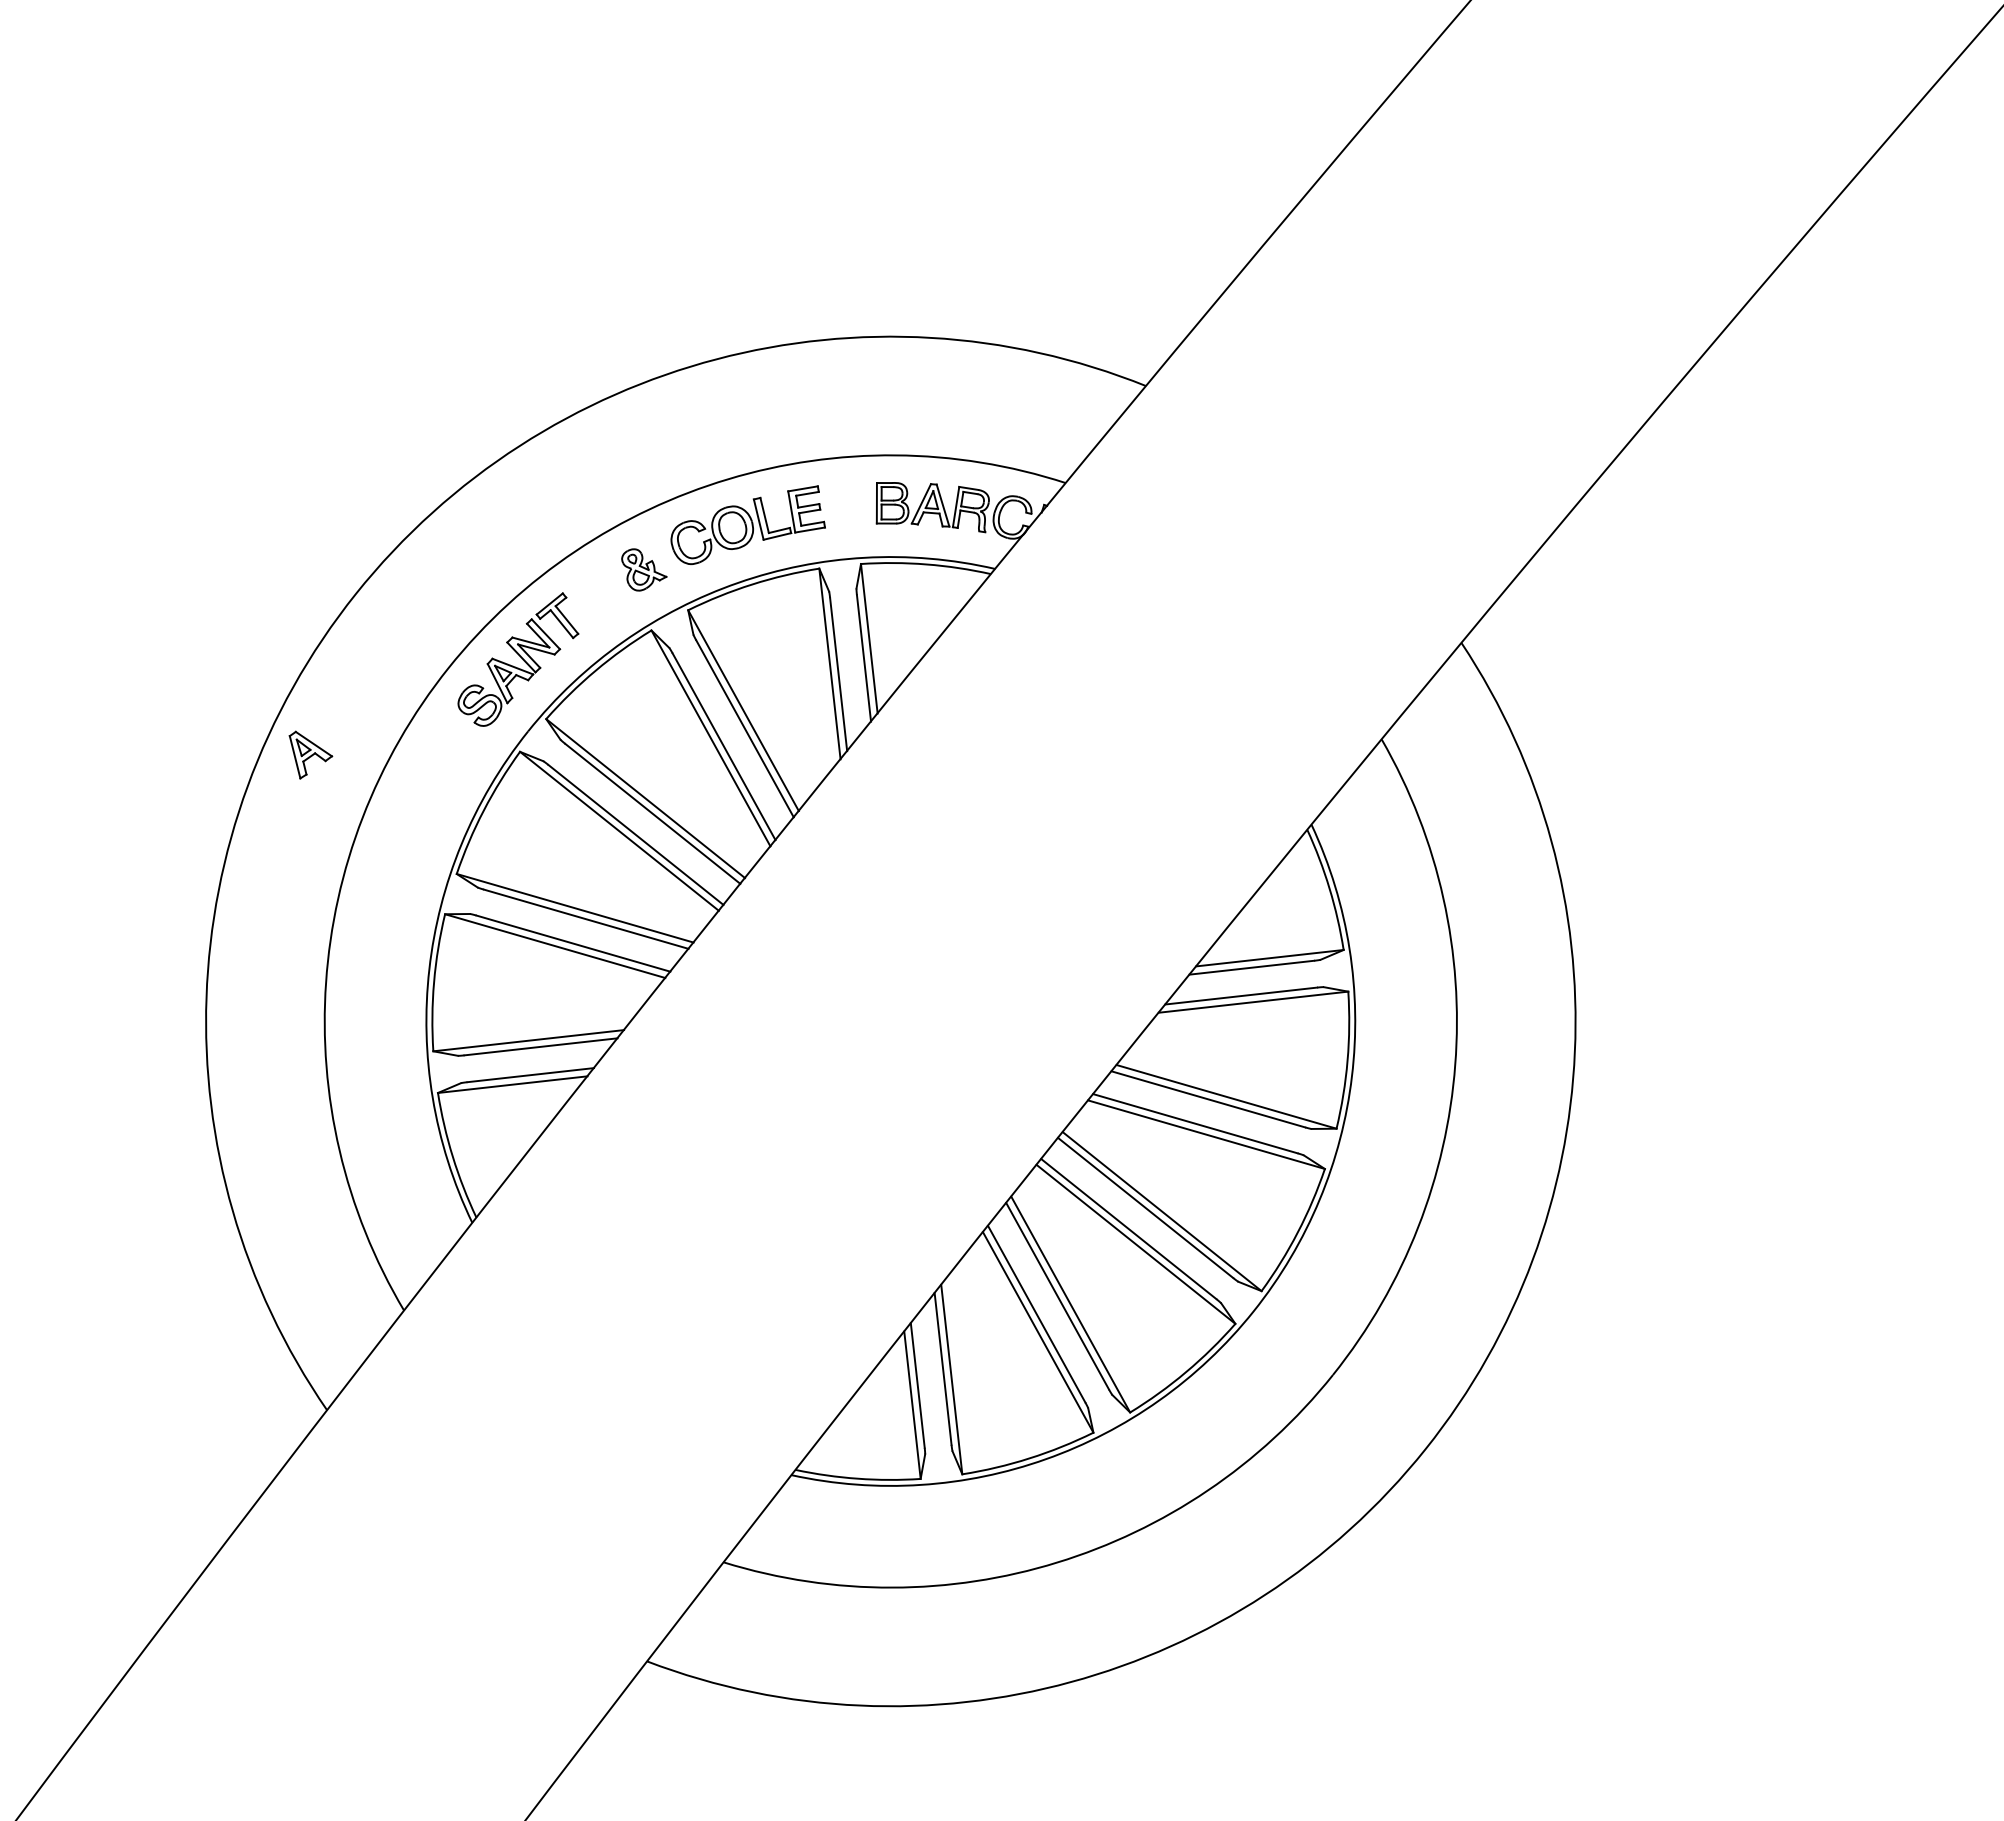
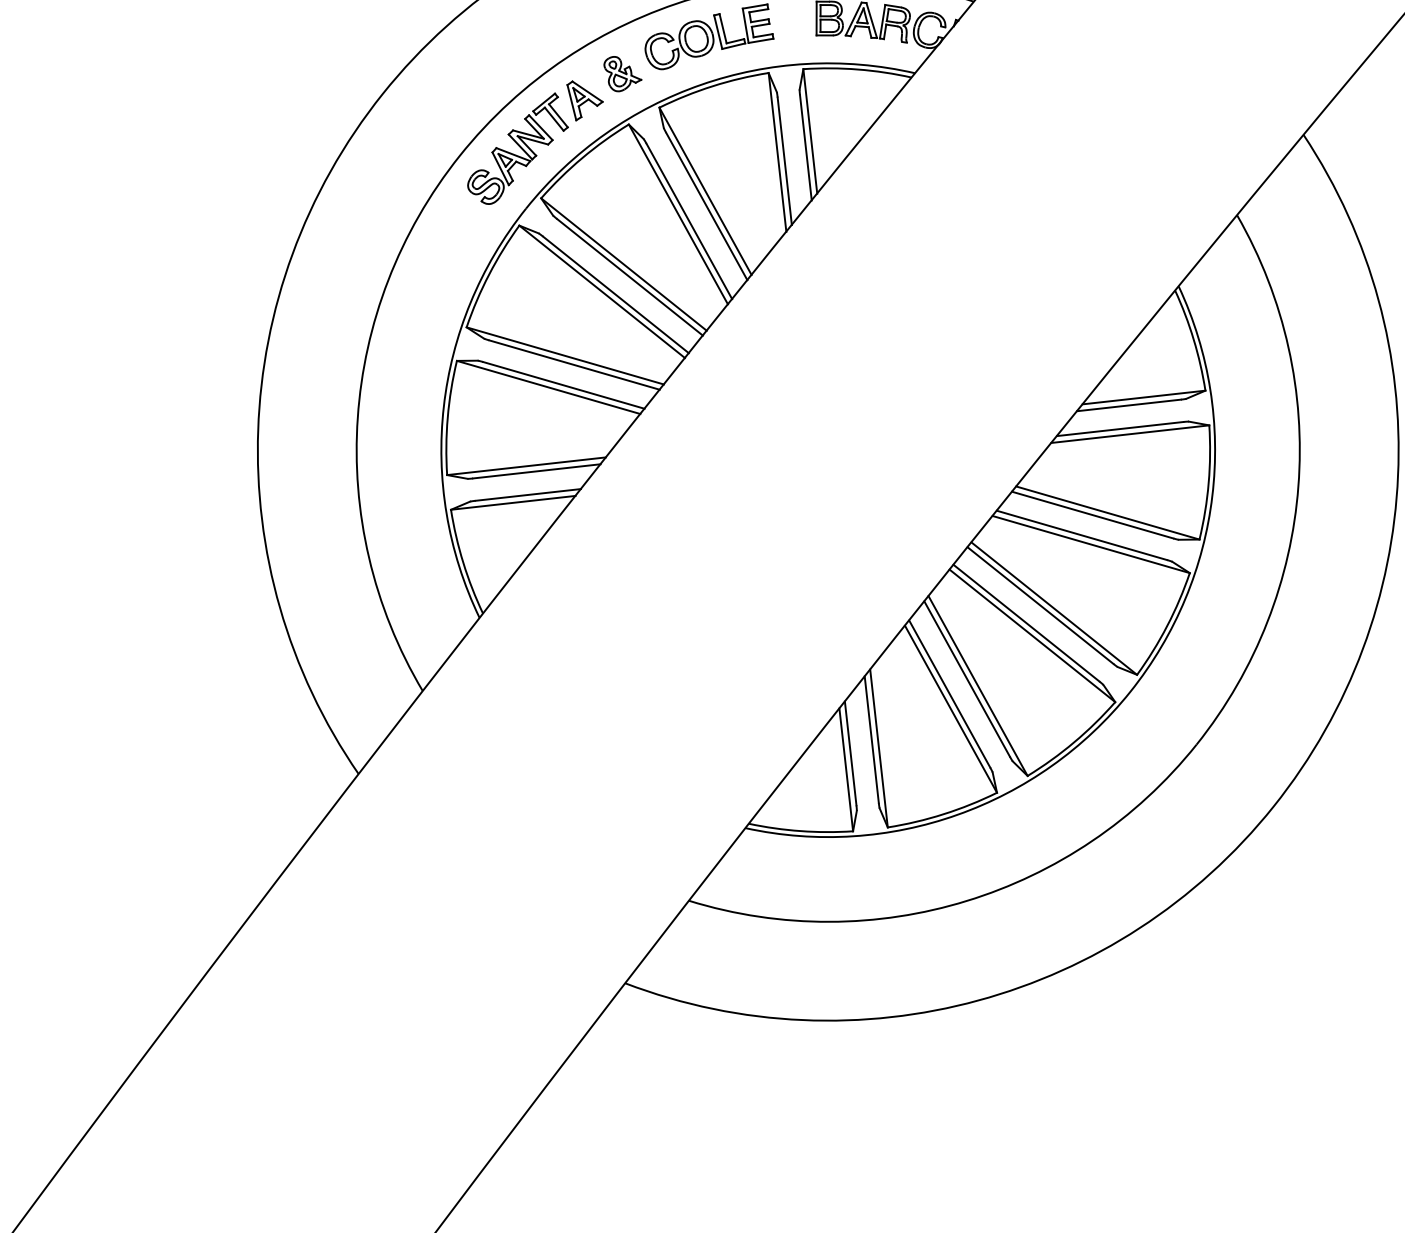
part: (310, 754) -> (584, 100), moved

